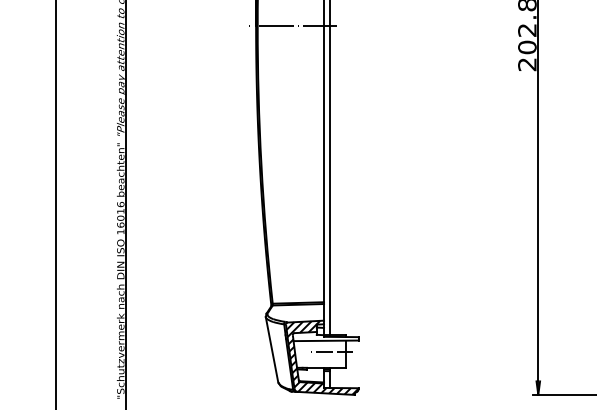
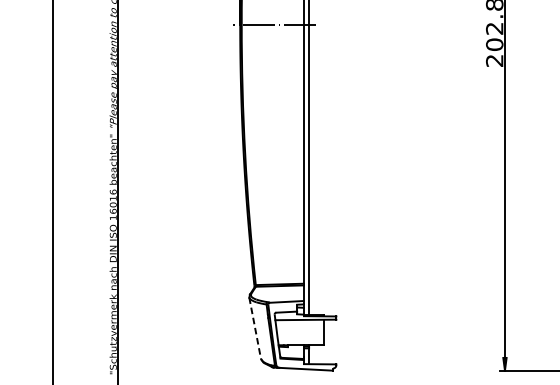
line: (272, 350) -> (255, 328), solid -> dashed
line: (332, 351) -> (311, 329), removed
hatch: (322, 357) -> (302, 335), removed

